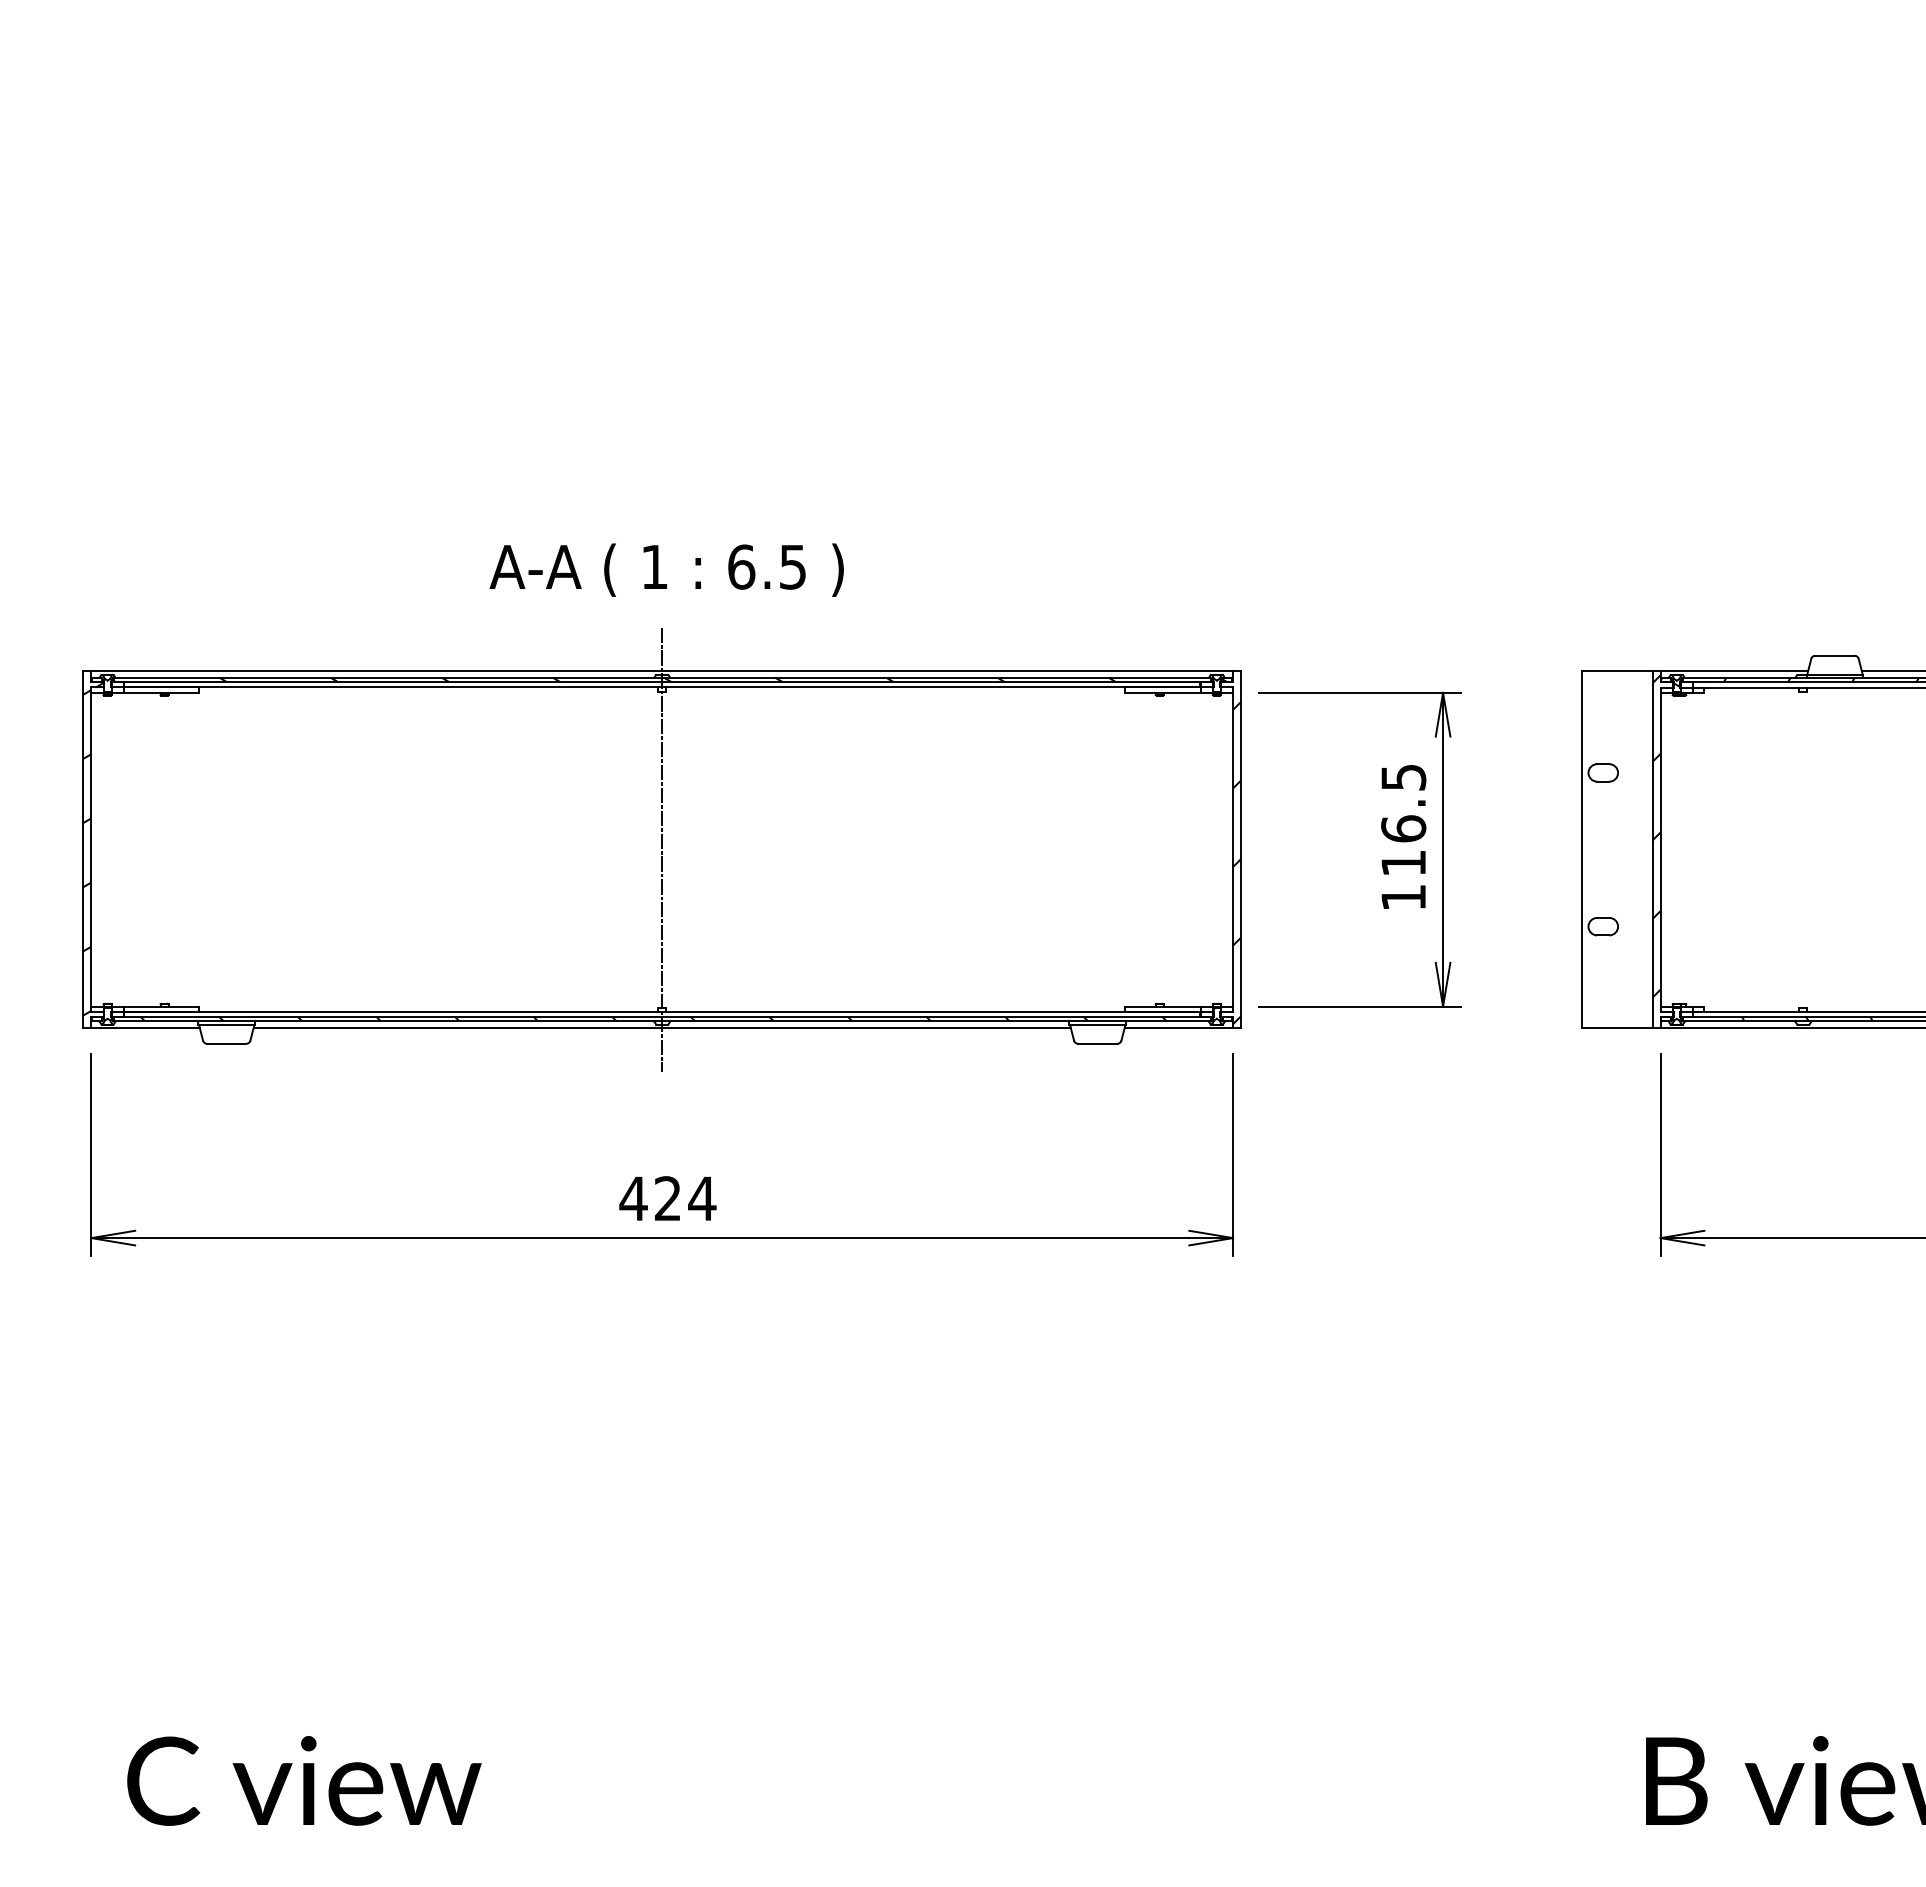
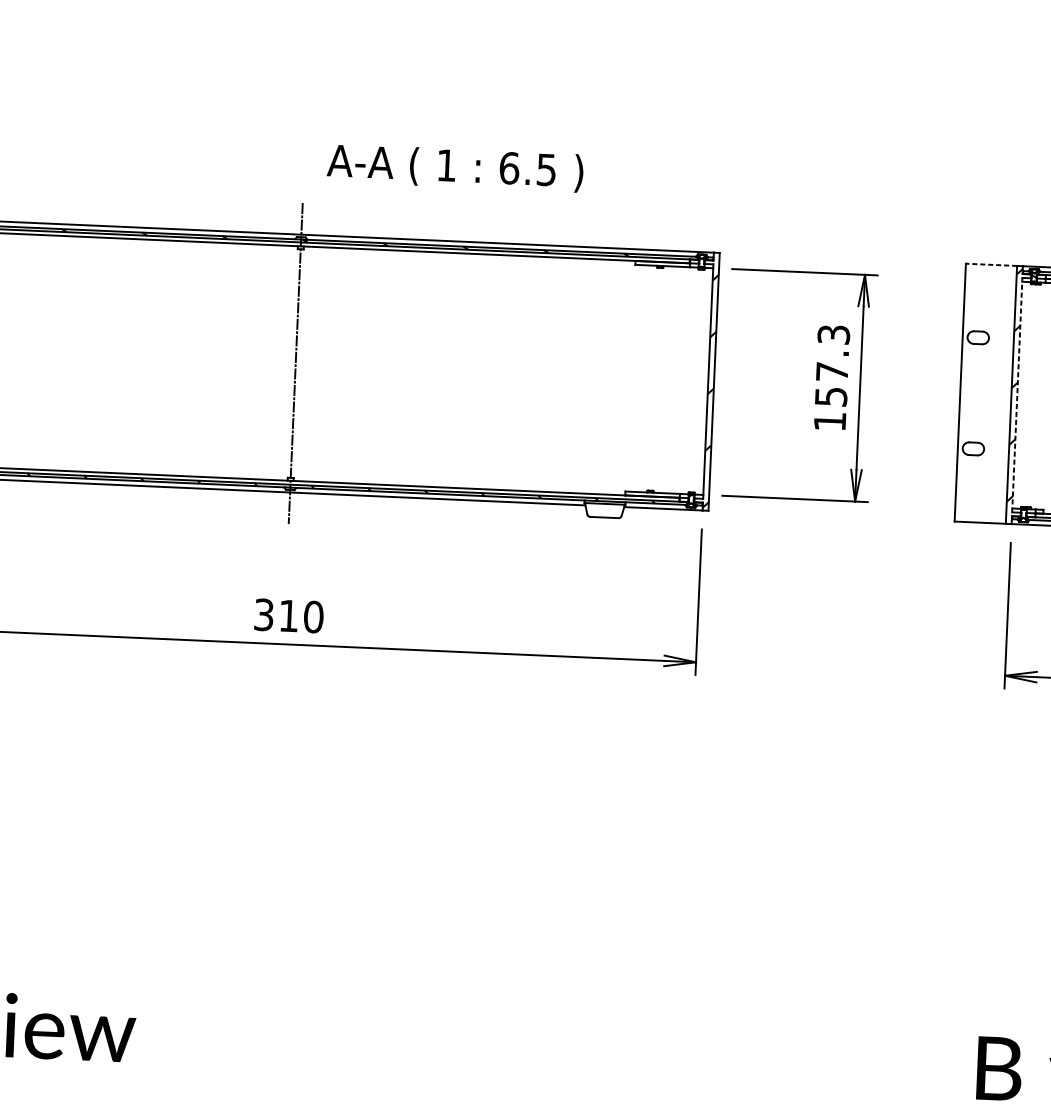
text: (666, 569) -> (455, 167), moved
line: (1616, 671) -> (991, 264), solid -> dashed
text: (1403, 820) -> (832, 365), 116.5 -> 157.3
line: (1660, 849) -> (1017, 394), solid -> dashed
text: (667, 1198) -> (288, 615), 424 -> 310

